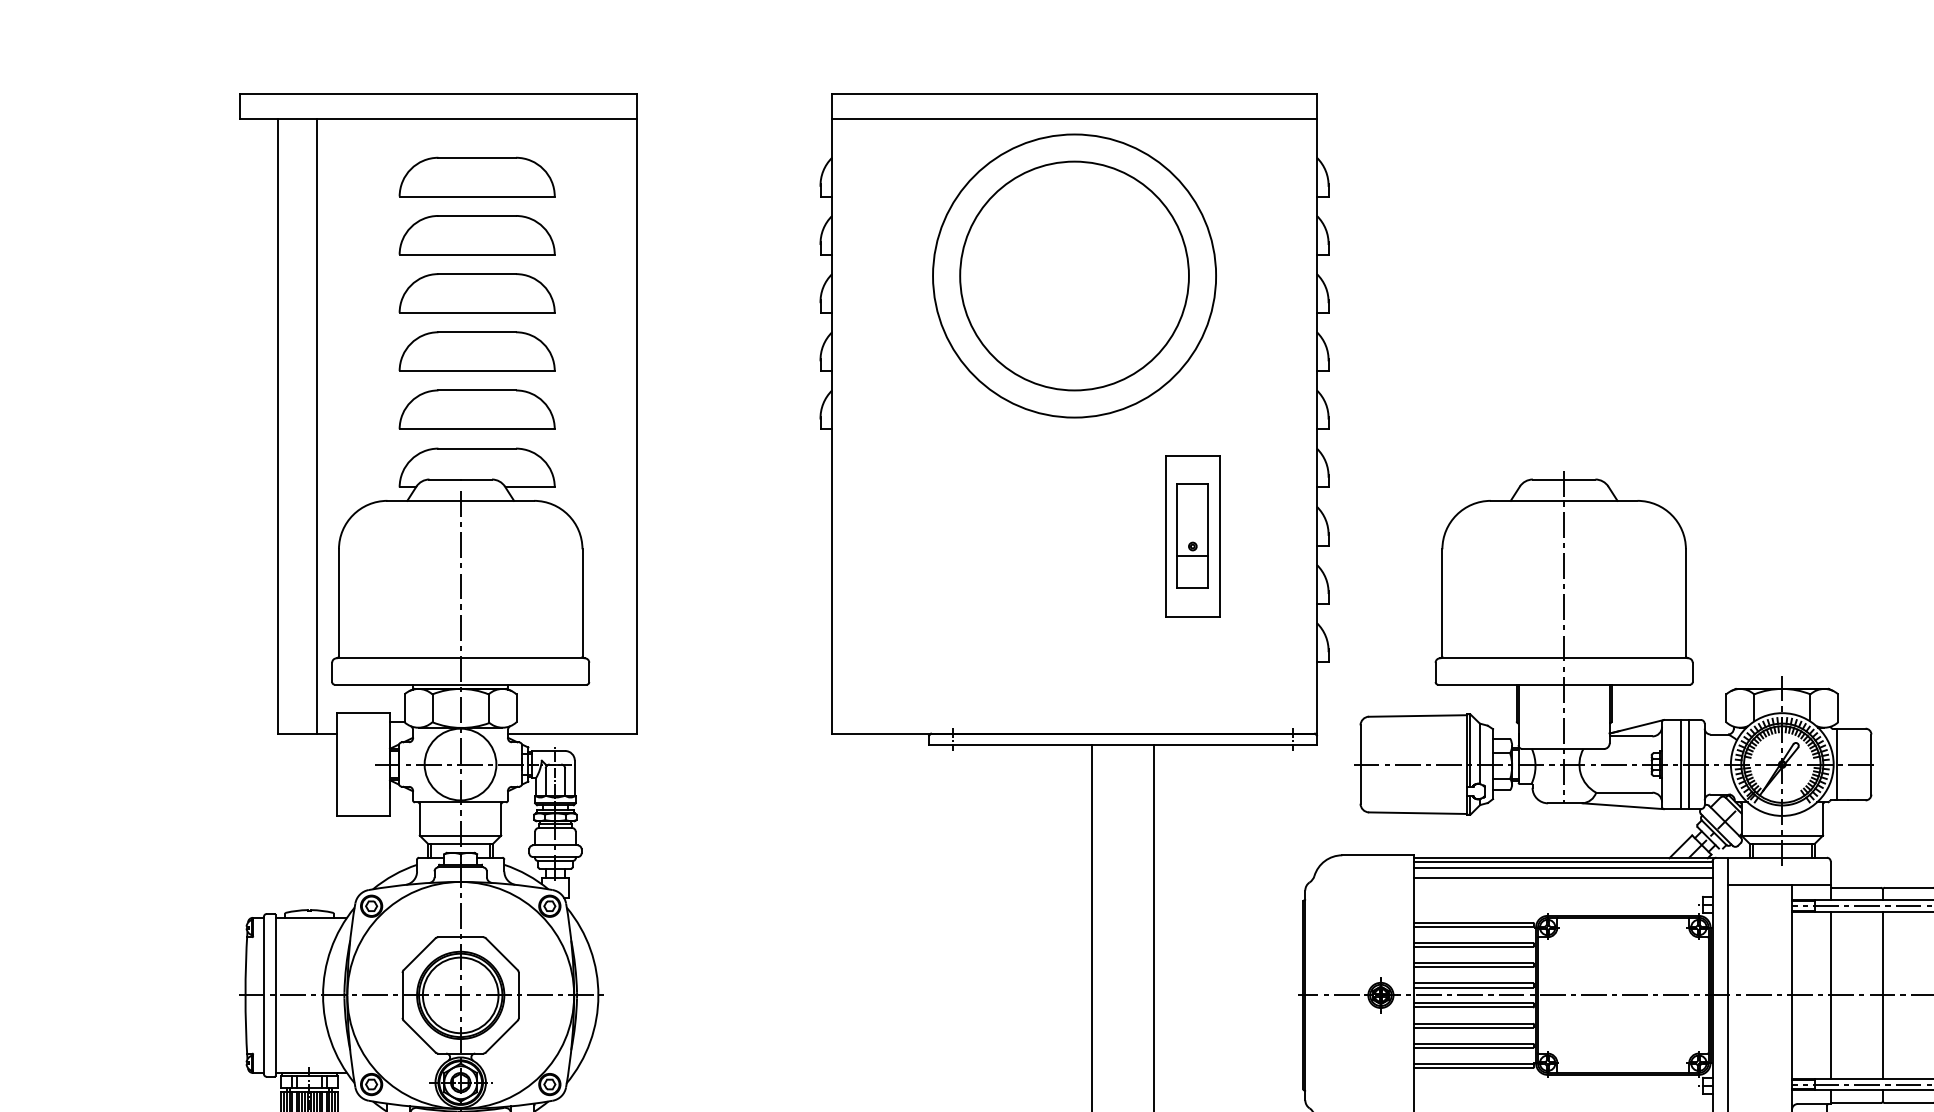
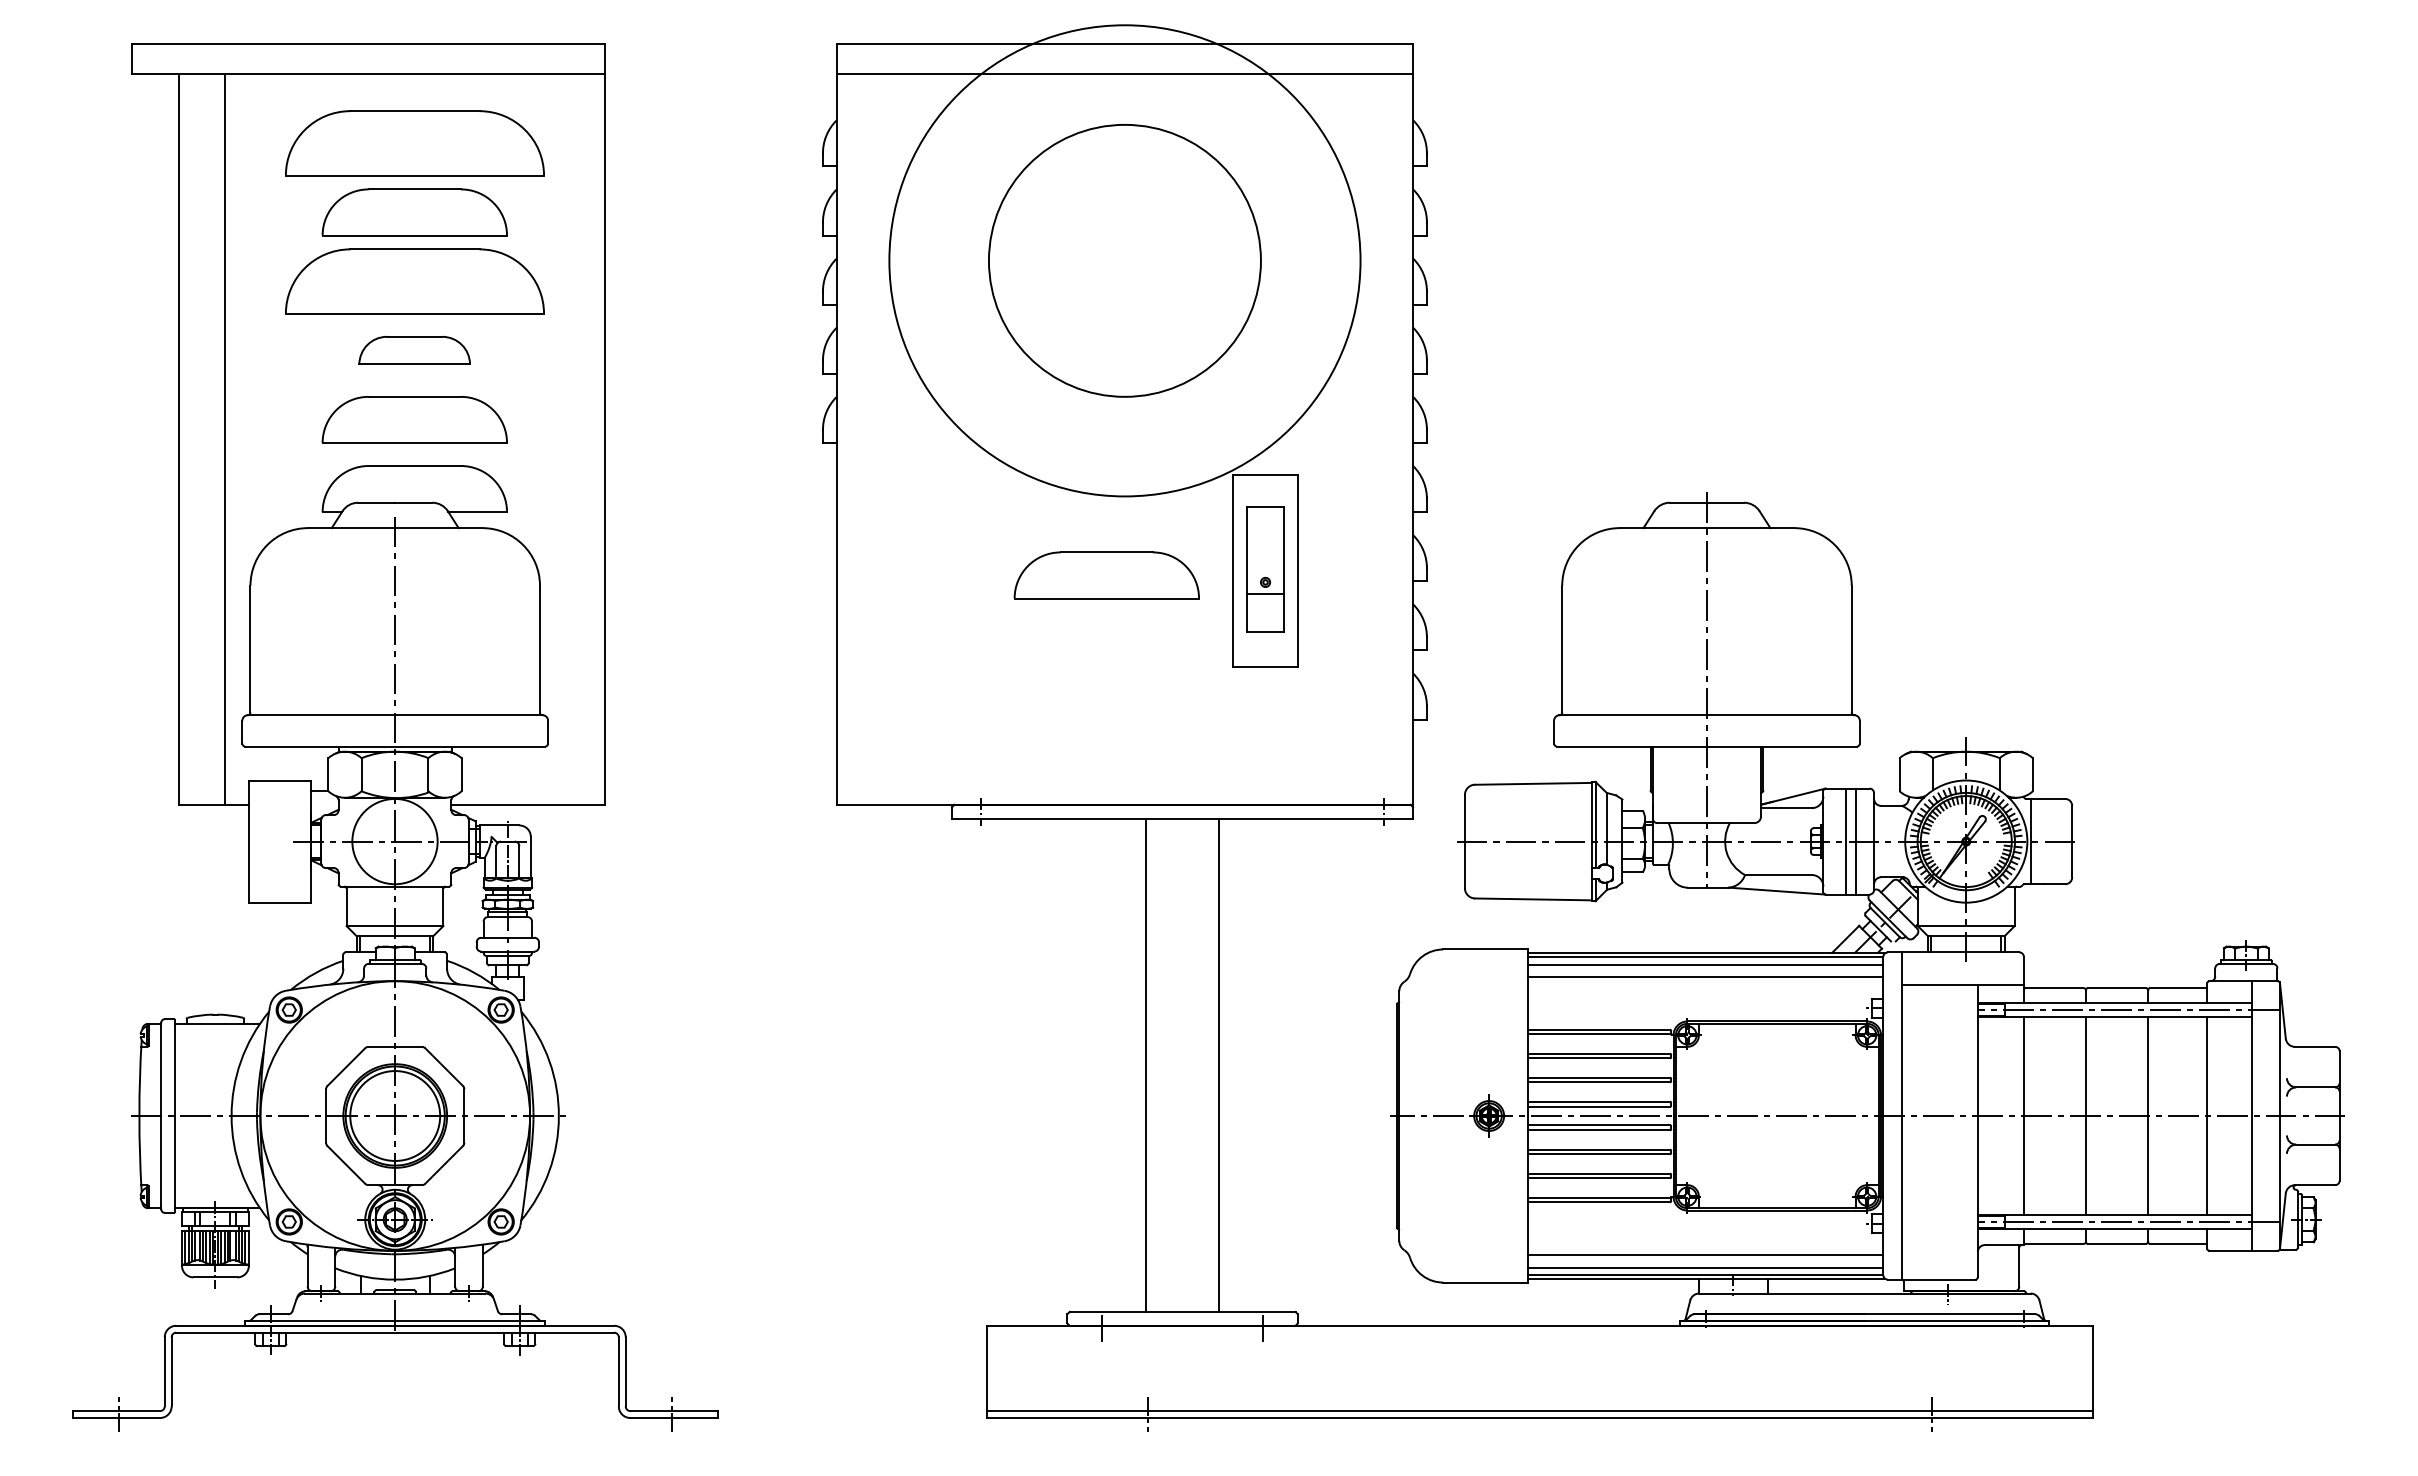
part: (476, 176) -> (414, 142), size x1.4
circle: (1074, 275) -> (1124, 260), size x1.4
part: (476, 293) -> (414, 281), size x1.4
part: (476, 351) -> (414, 350), size x0.6
part: (1059, 540) -> (1106, 575), added

